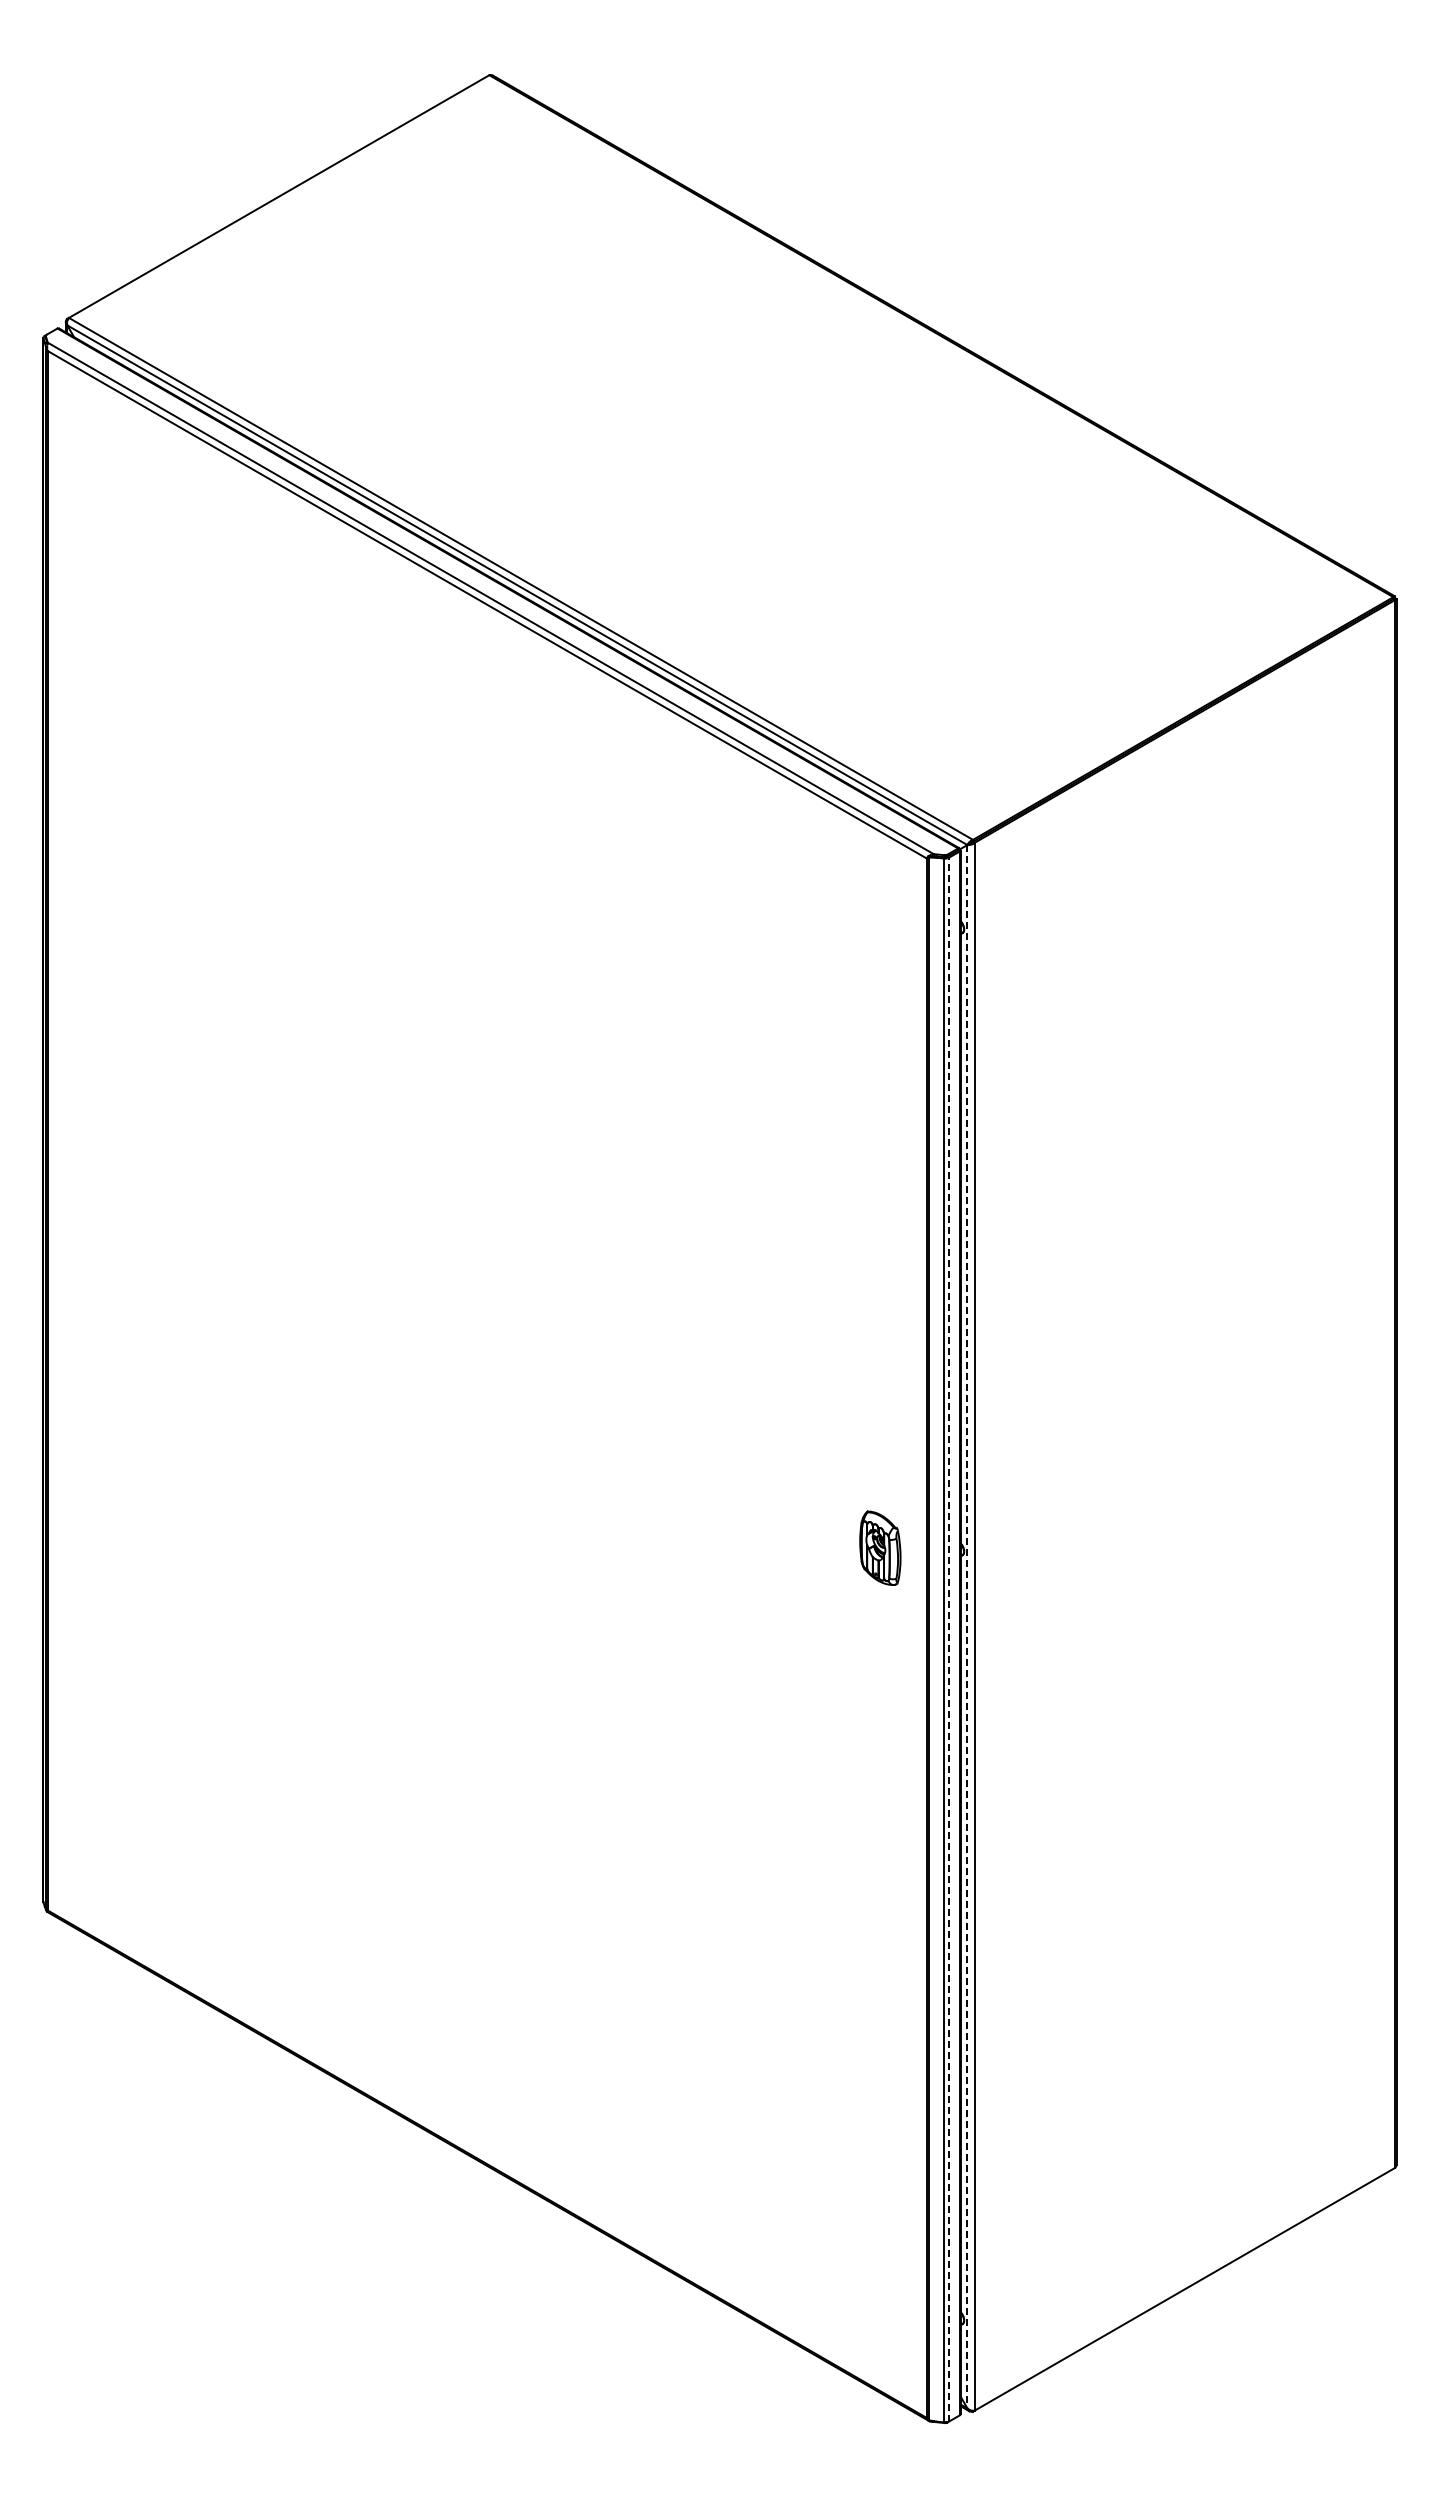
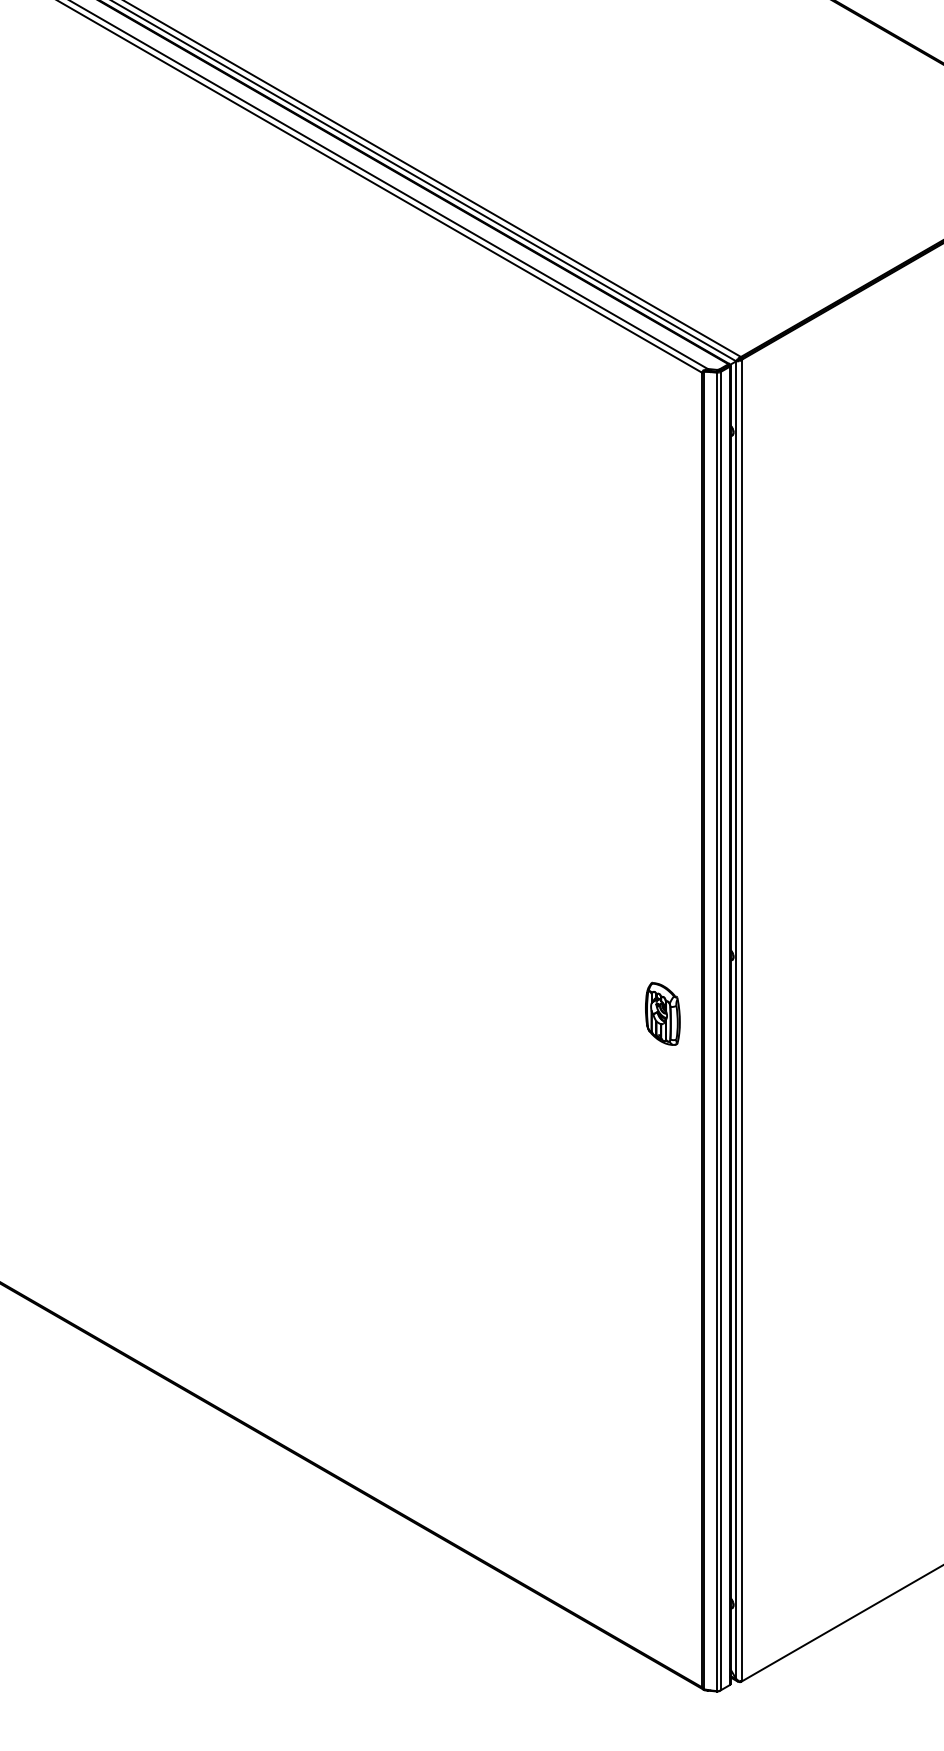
part: (880, 1547) -> (662, 1013), moved
line: (967, 1626) -> (736, 1020), dashed -> solid
line: (948, 1639) -> (720, 1031), dashed -> solid

